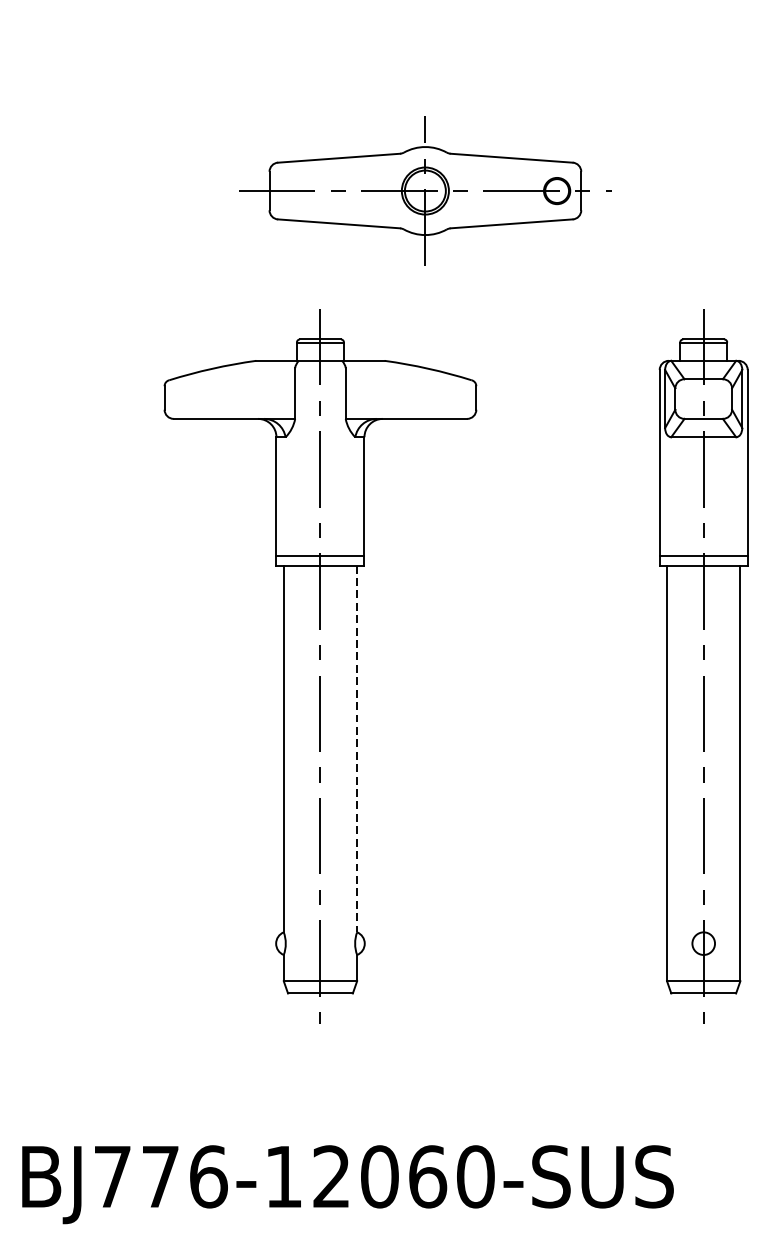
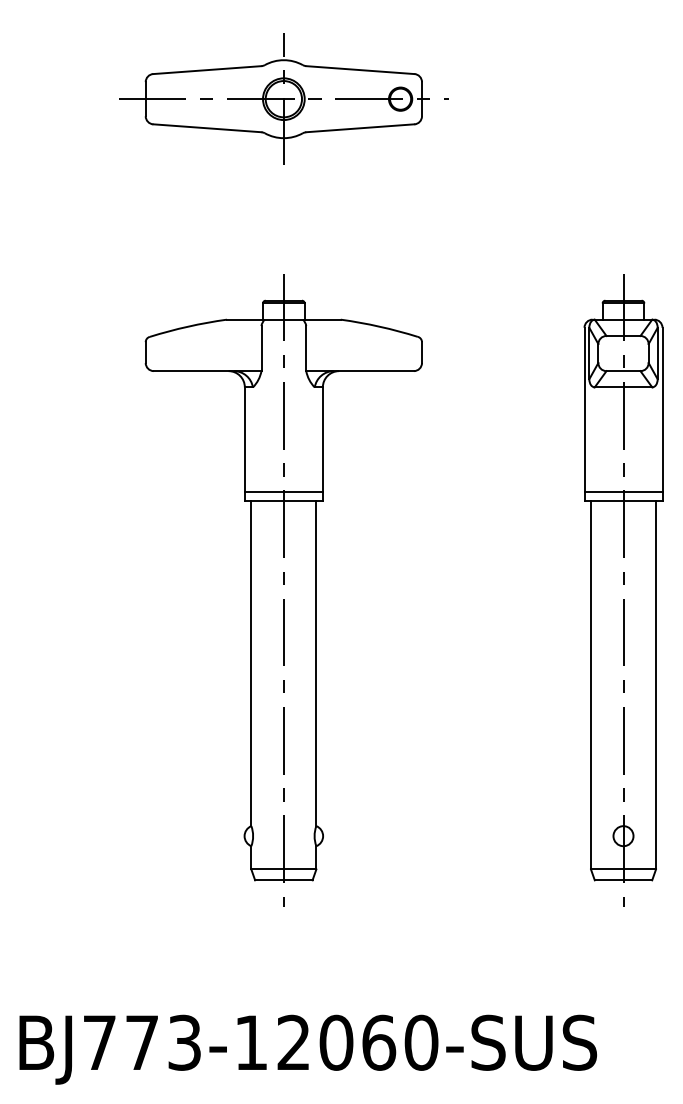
part: (424, 190) -> (283, 98), moved
line: (357, 748) -> (316, 663), dashed -> solid
text: (208, 1176) -> (184, 1042), BJ776-12060-SUS -> BJ773-12060-SUS

